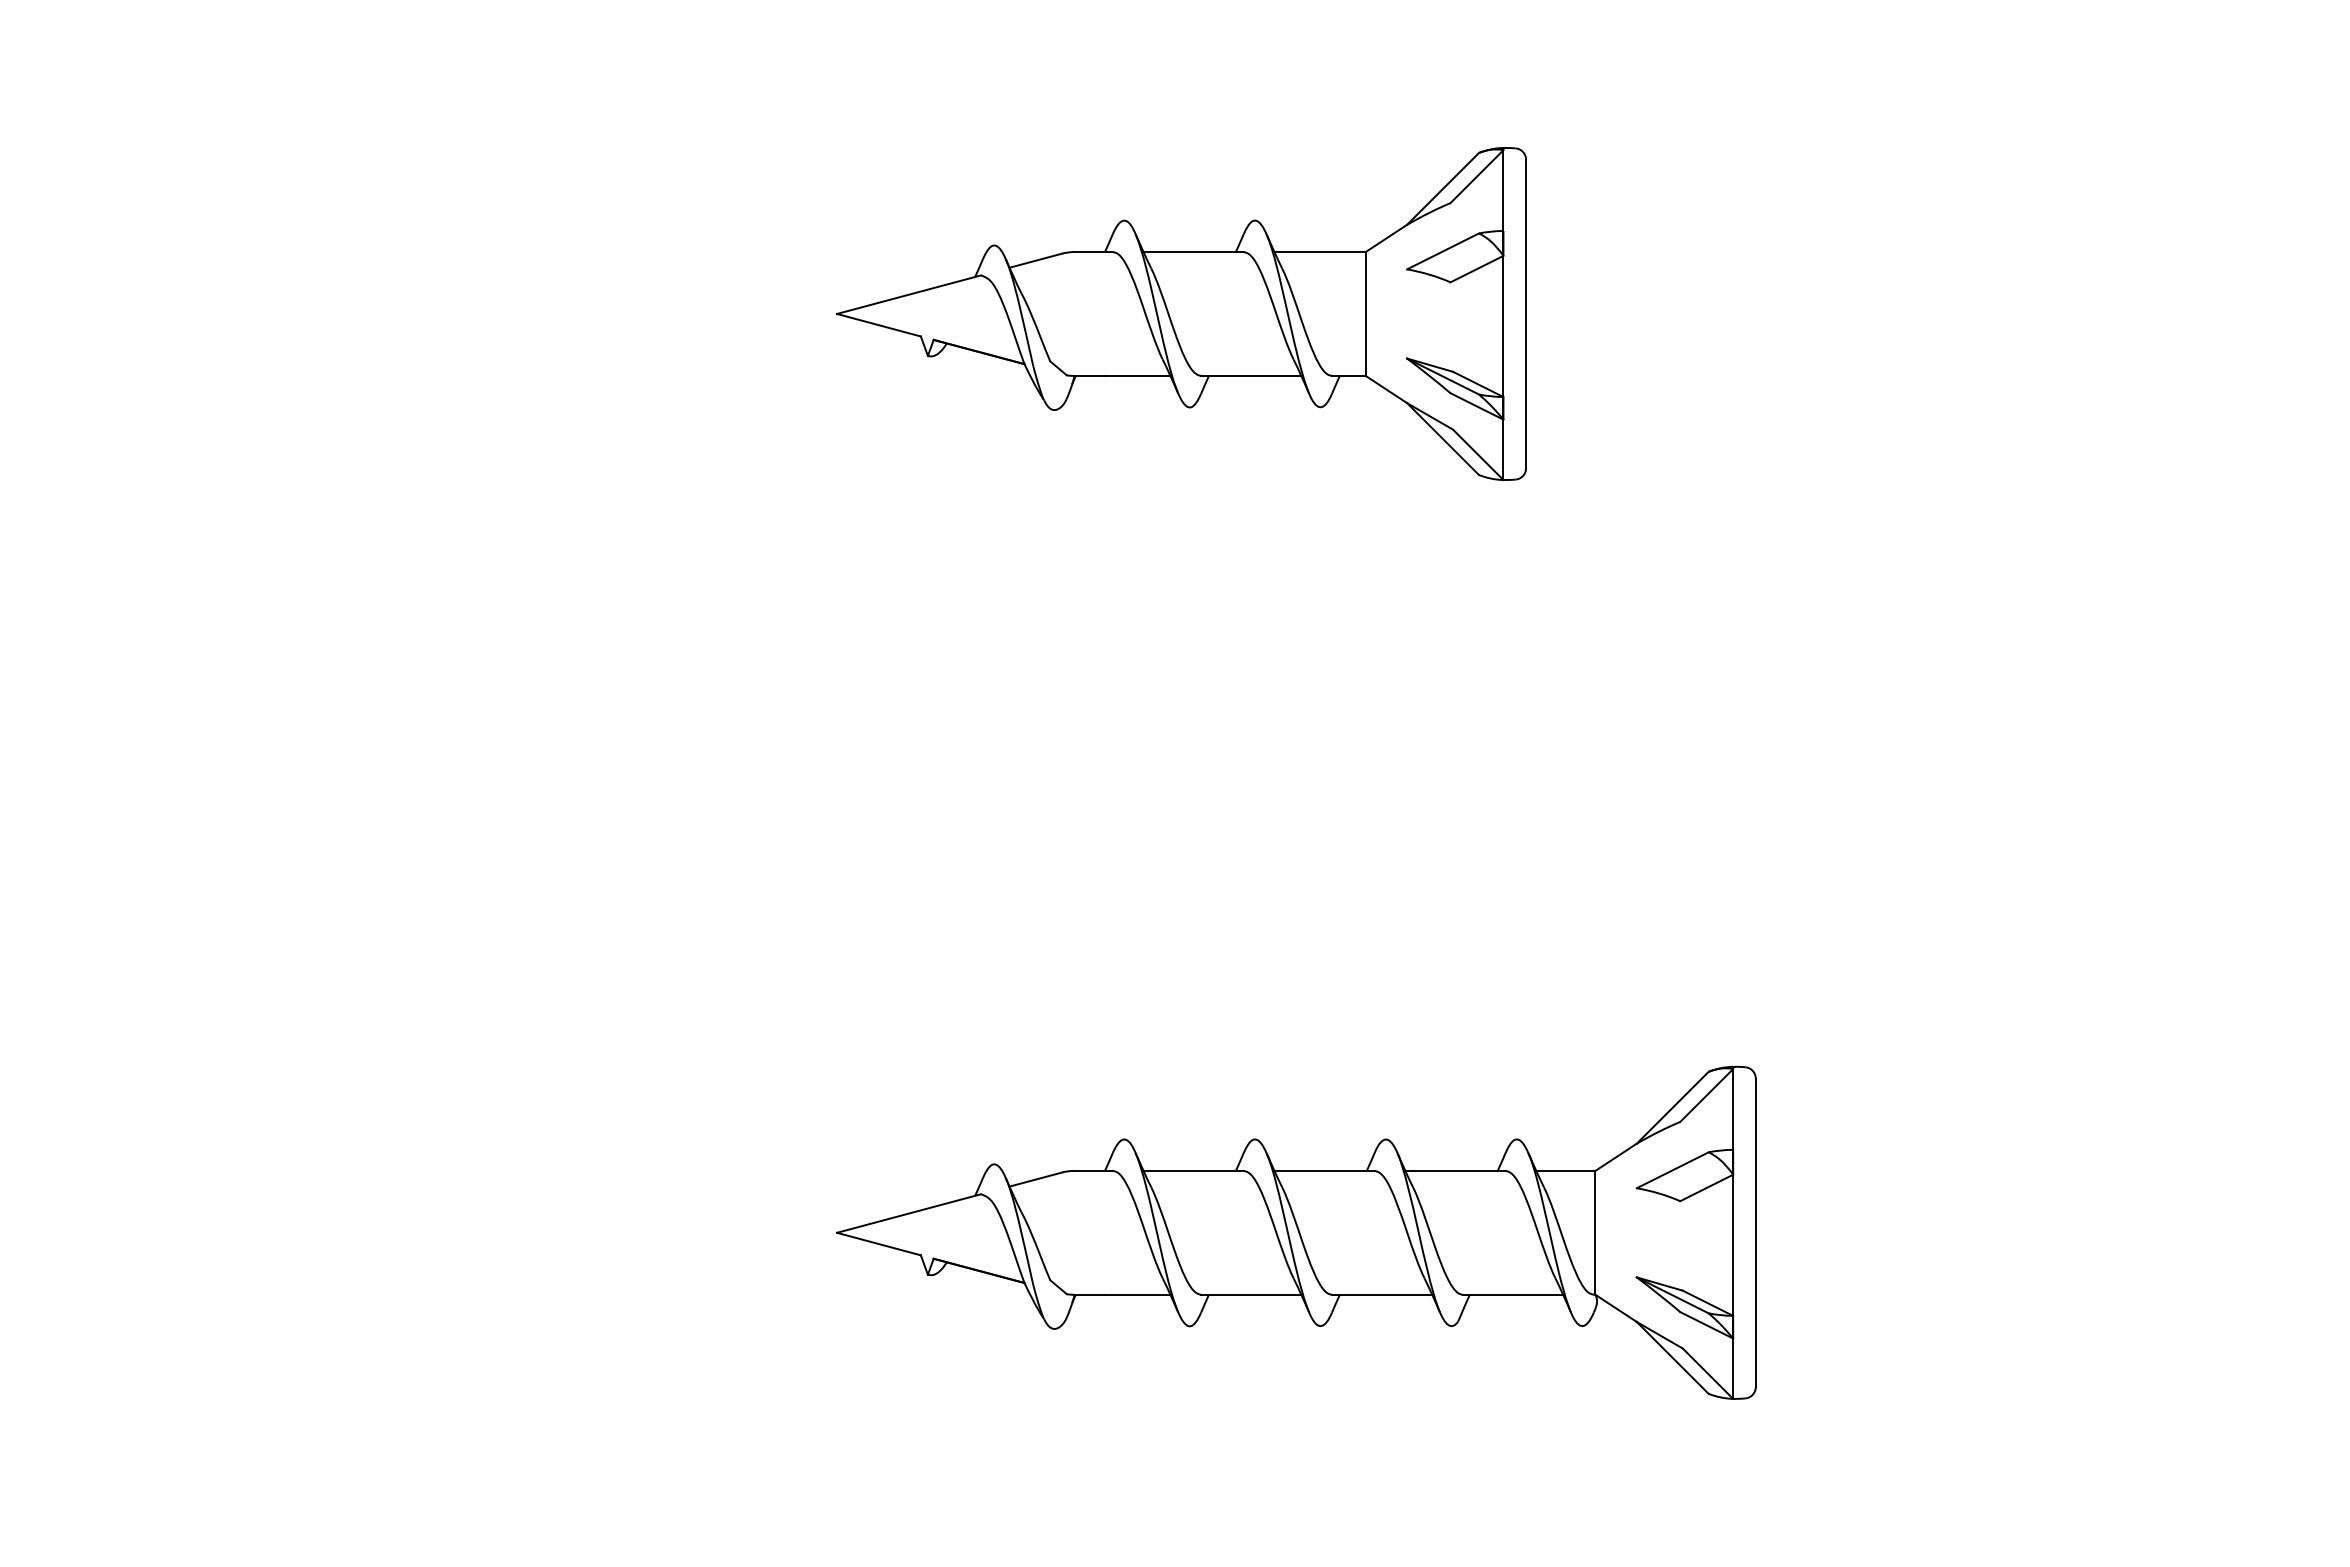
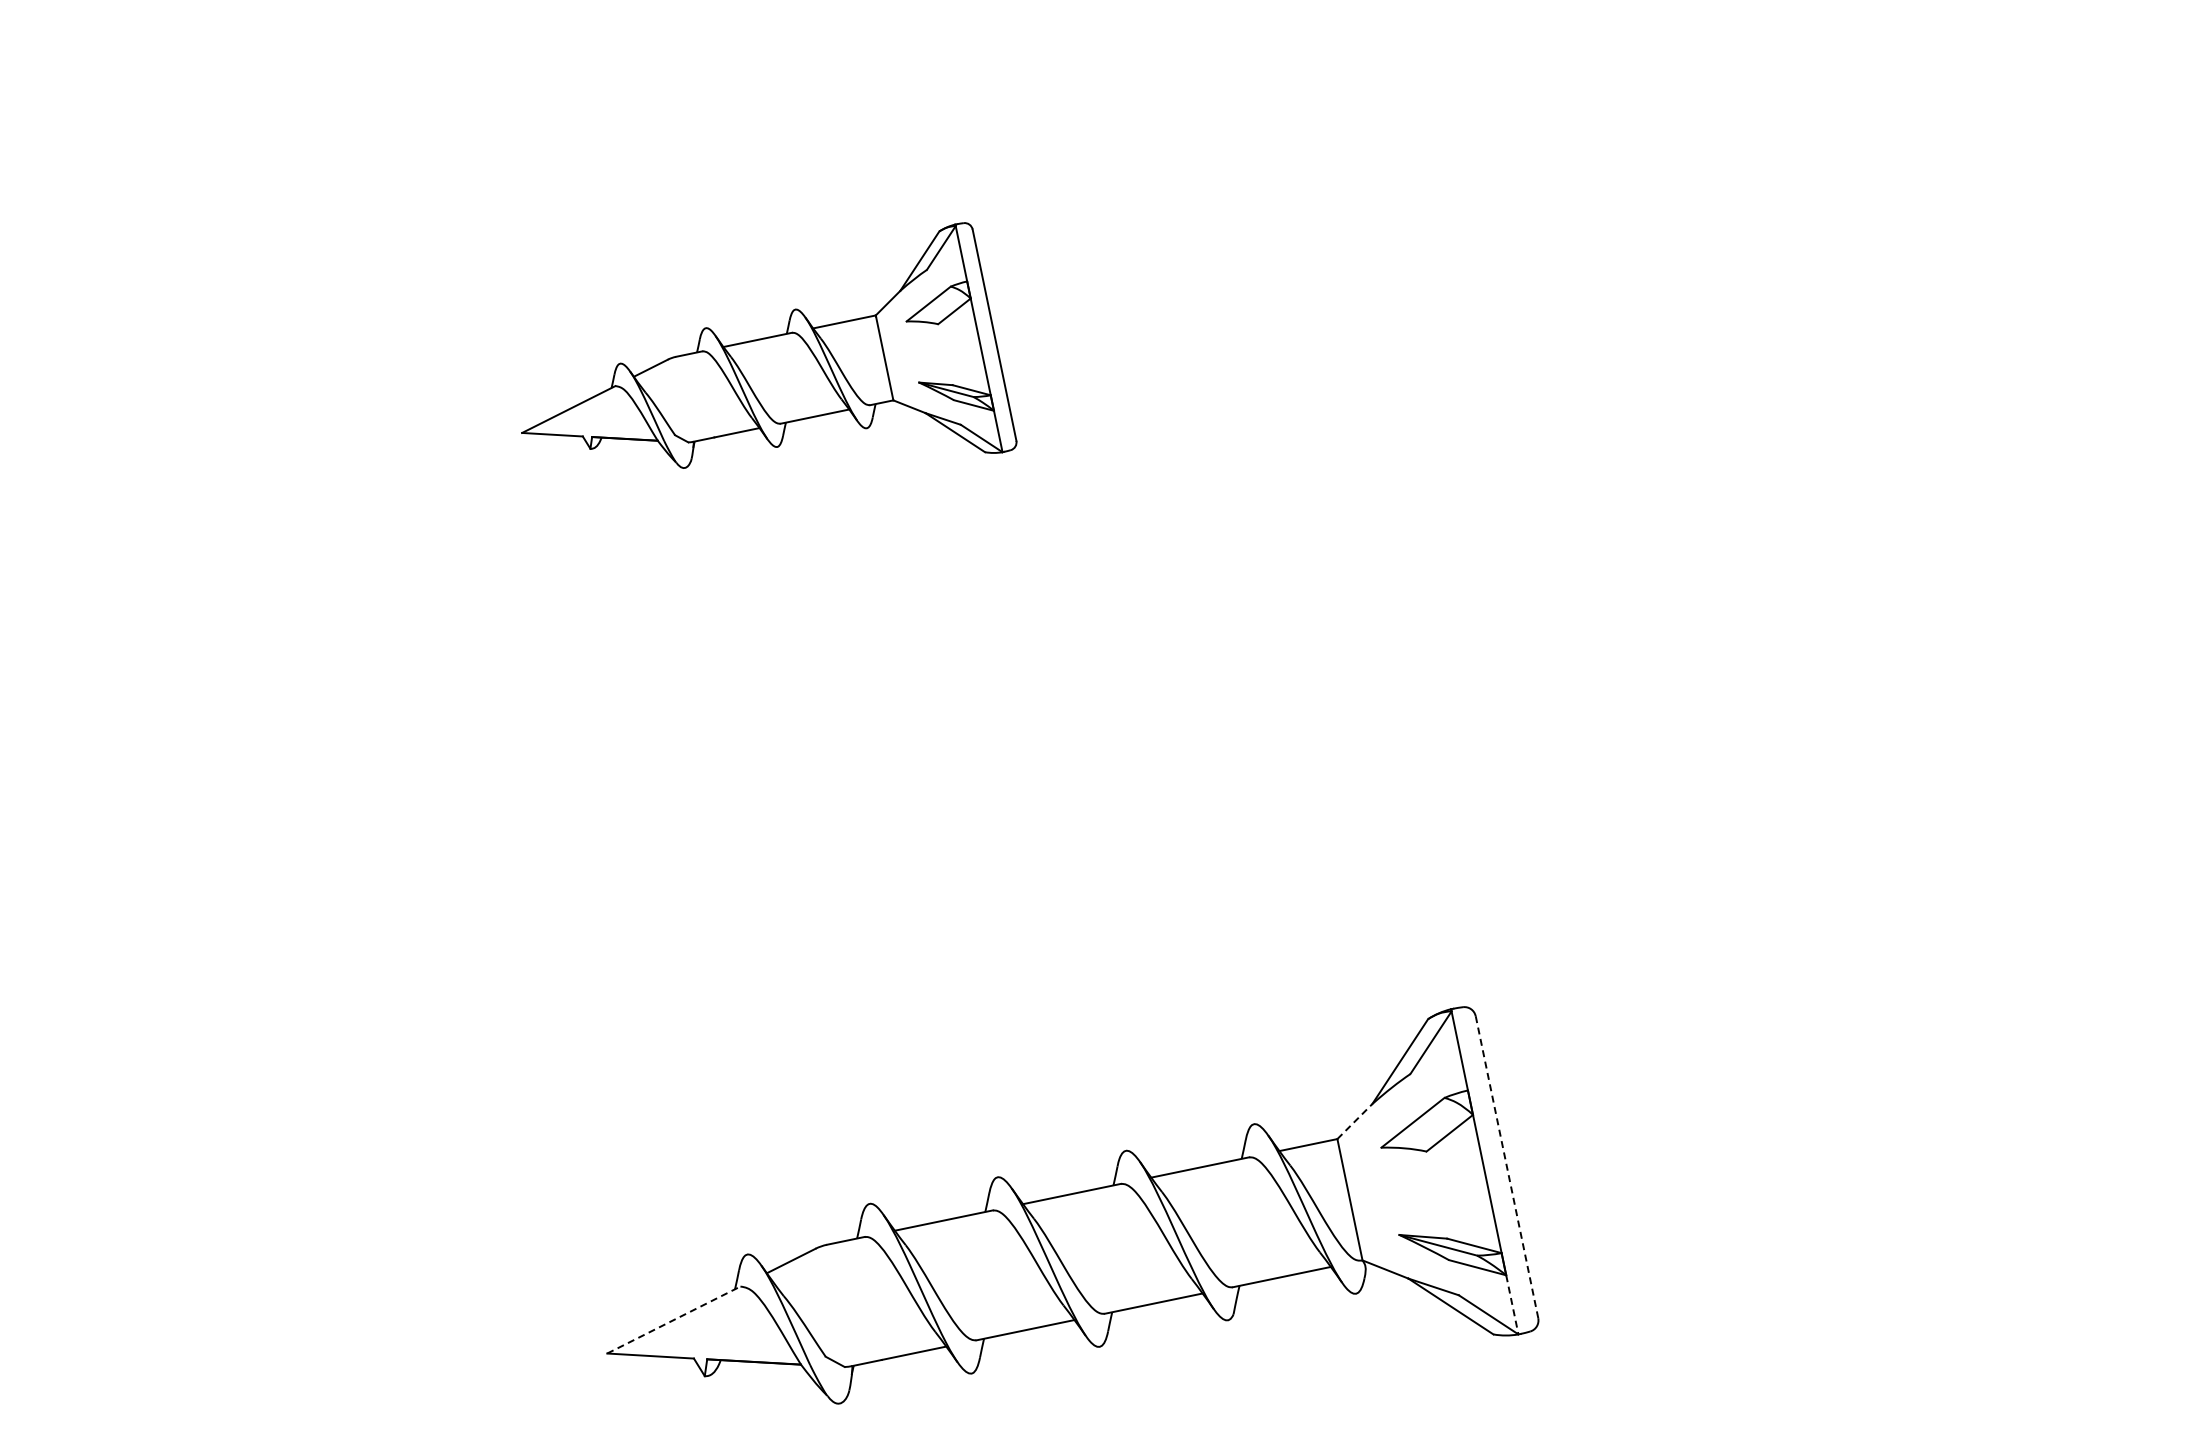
part: (1181, 314) -> (758, 384), size x0.7
line: (1616, 1157) -> (1355, 1121), solid -> dashed
line: (909, 1213) -> (674, 1319), solid -> dashed
line: (1755, 1233) -> (1506, 1167), solid -> dashed
line: (1733, 1369) -> (1512, 1305), solid -> dashed

